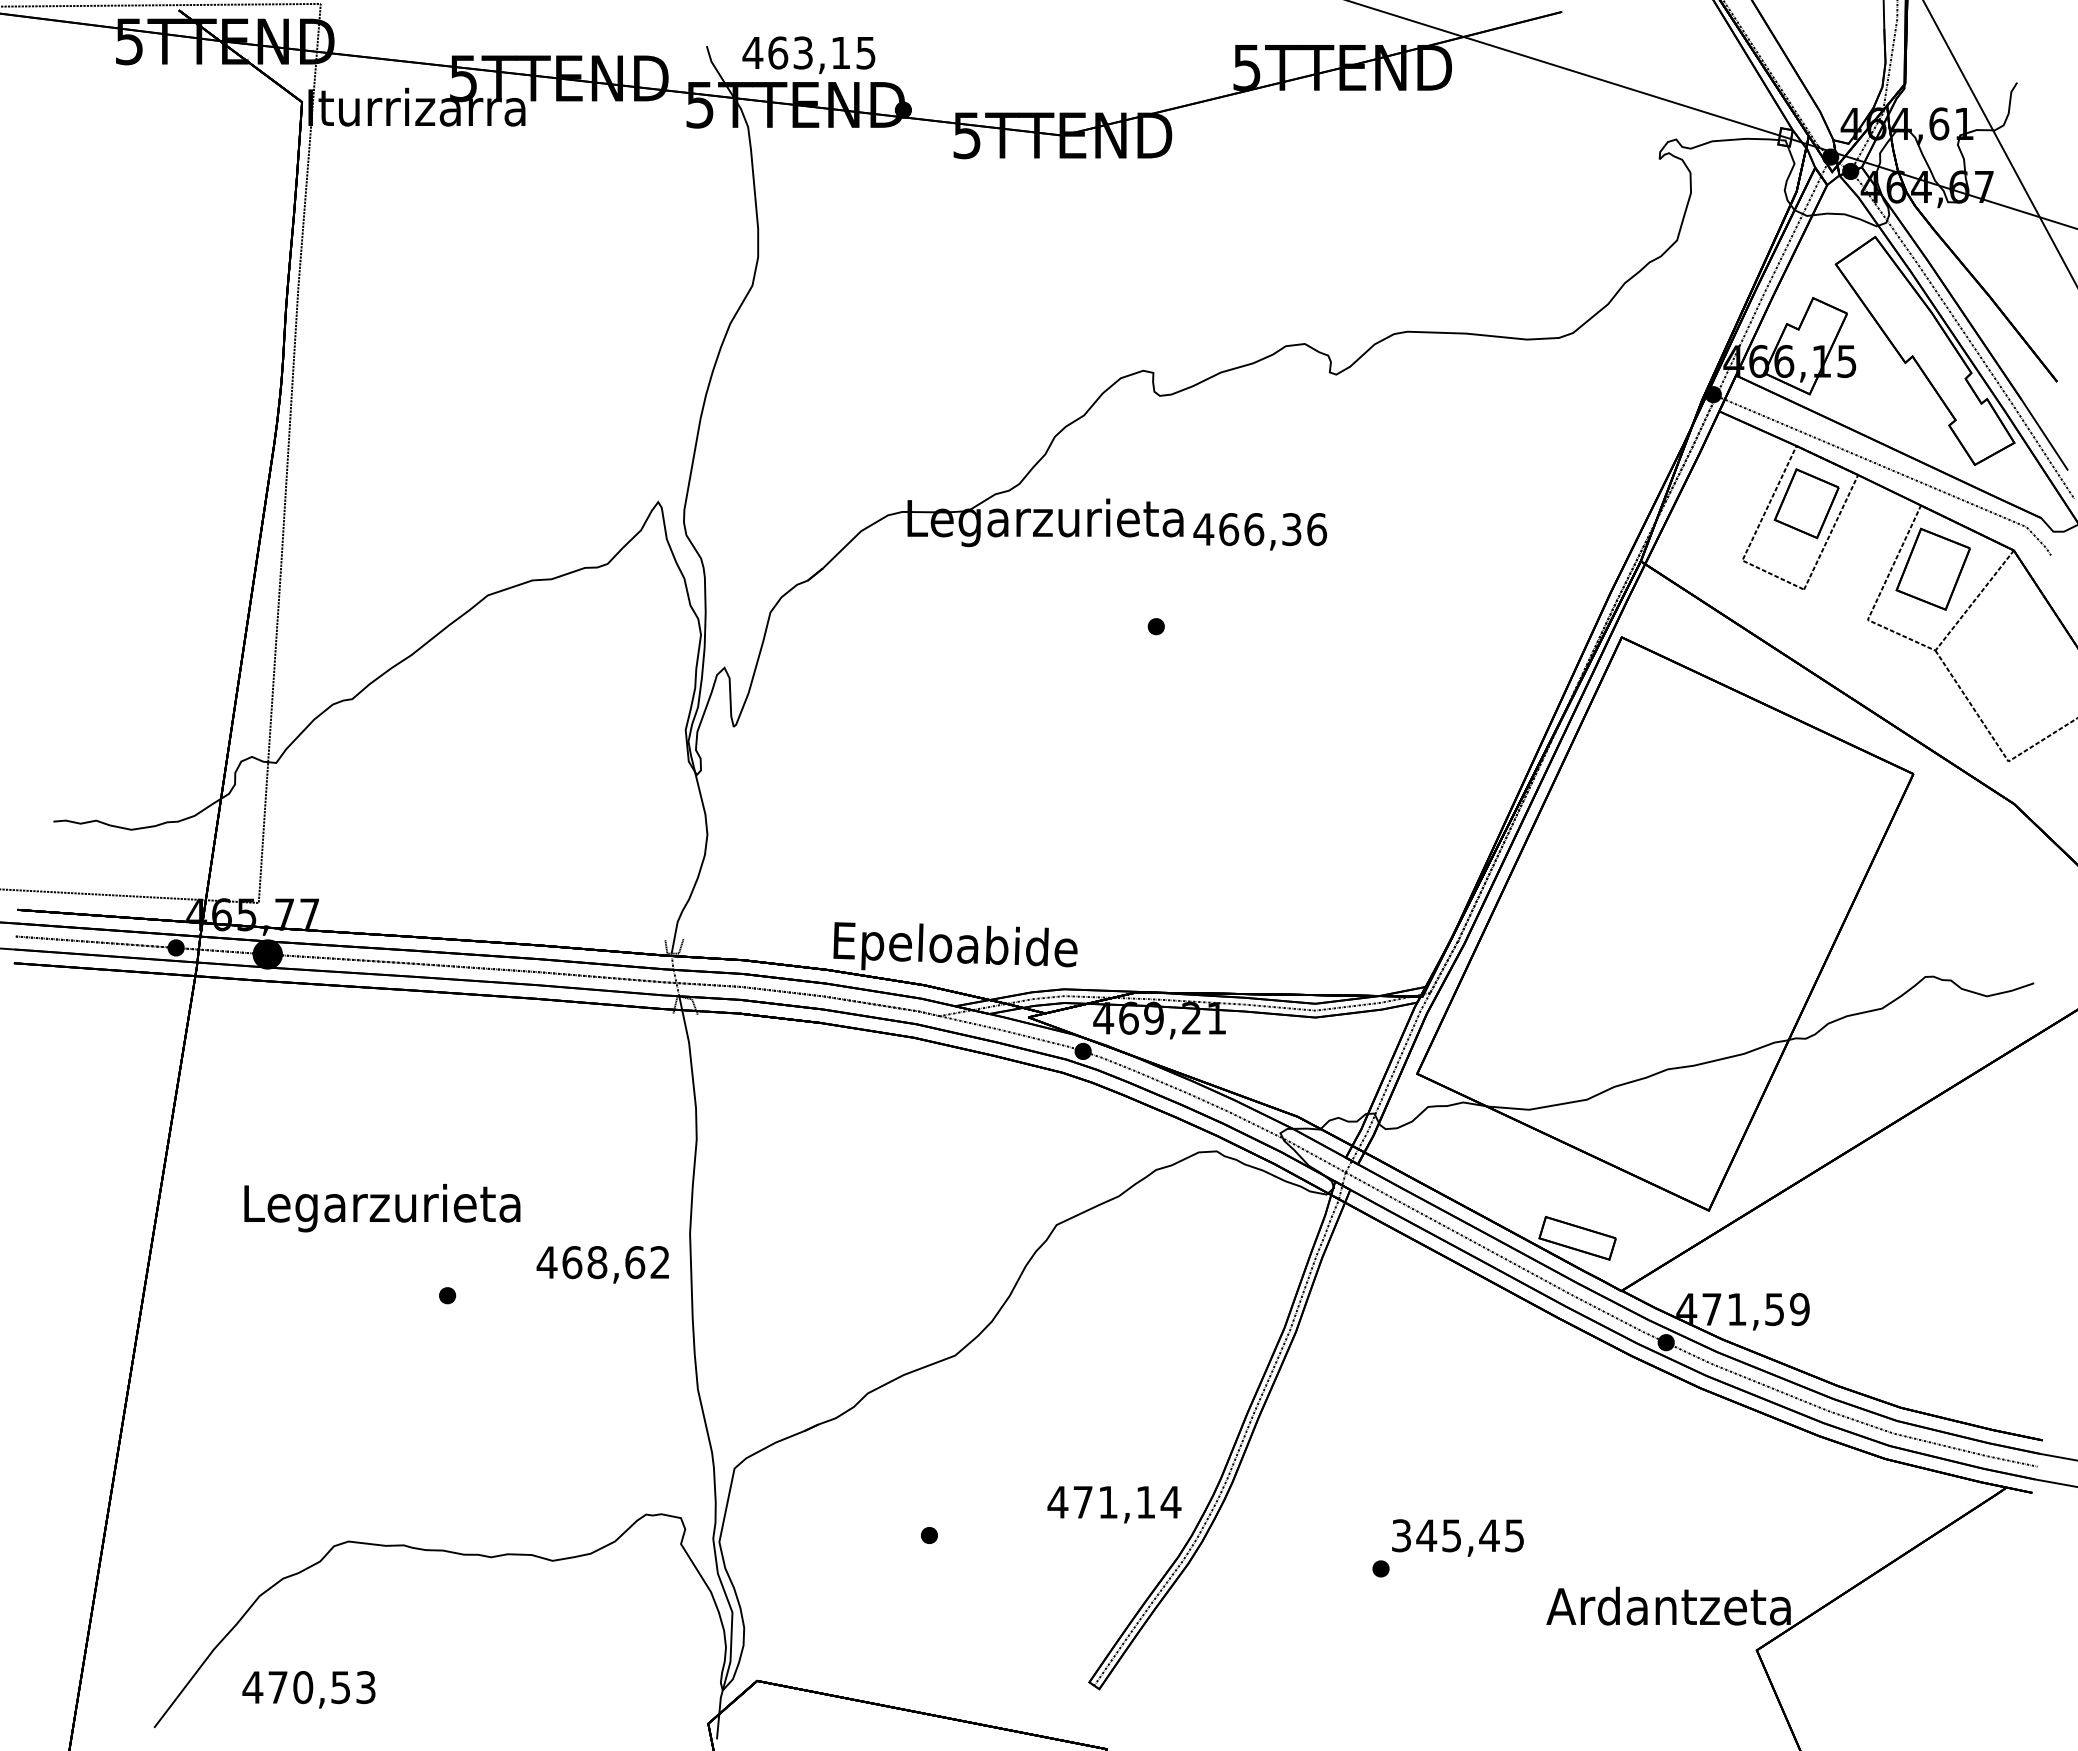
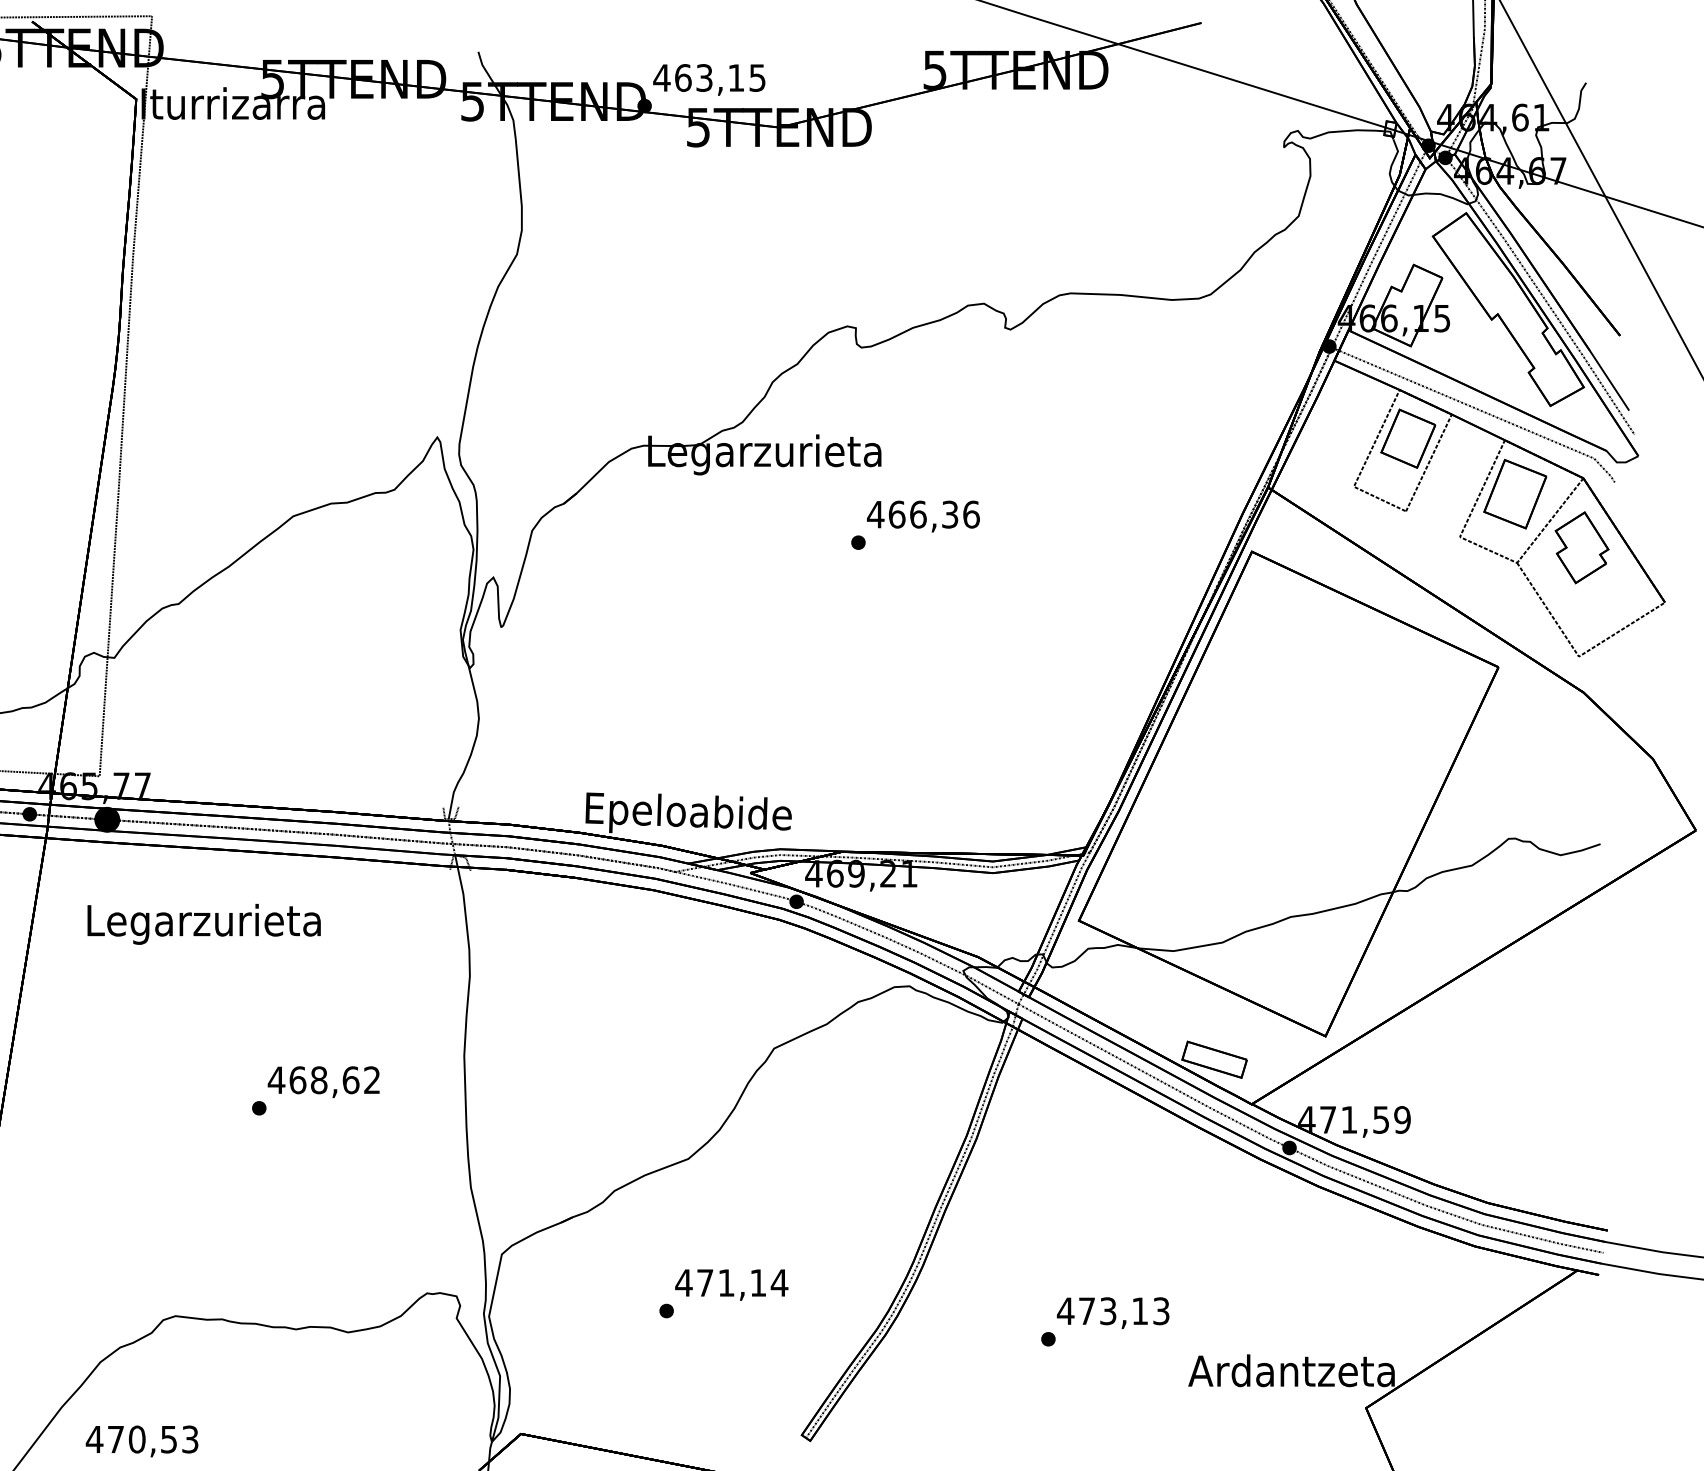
text: (808, 55) -> (708, 80), moved
text: (1260, 531) -> (923, 516), moved
part: (2012, 632) -> (1582, 547), added
text: (382, 1208) -> (204, 924), moved
text: (602, 1264) -> (323, 1081), moved
text: (1114, 1504) -> (731, 1284), moved
text: (1457, 1535) -> (1113, 1311), 345,45 -> 473,13

